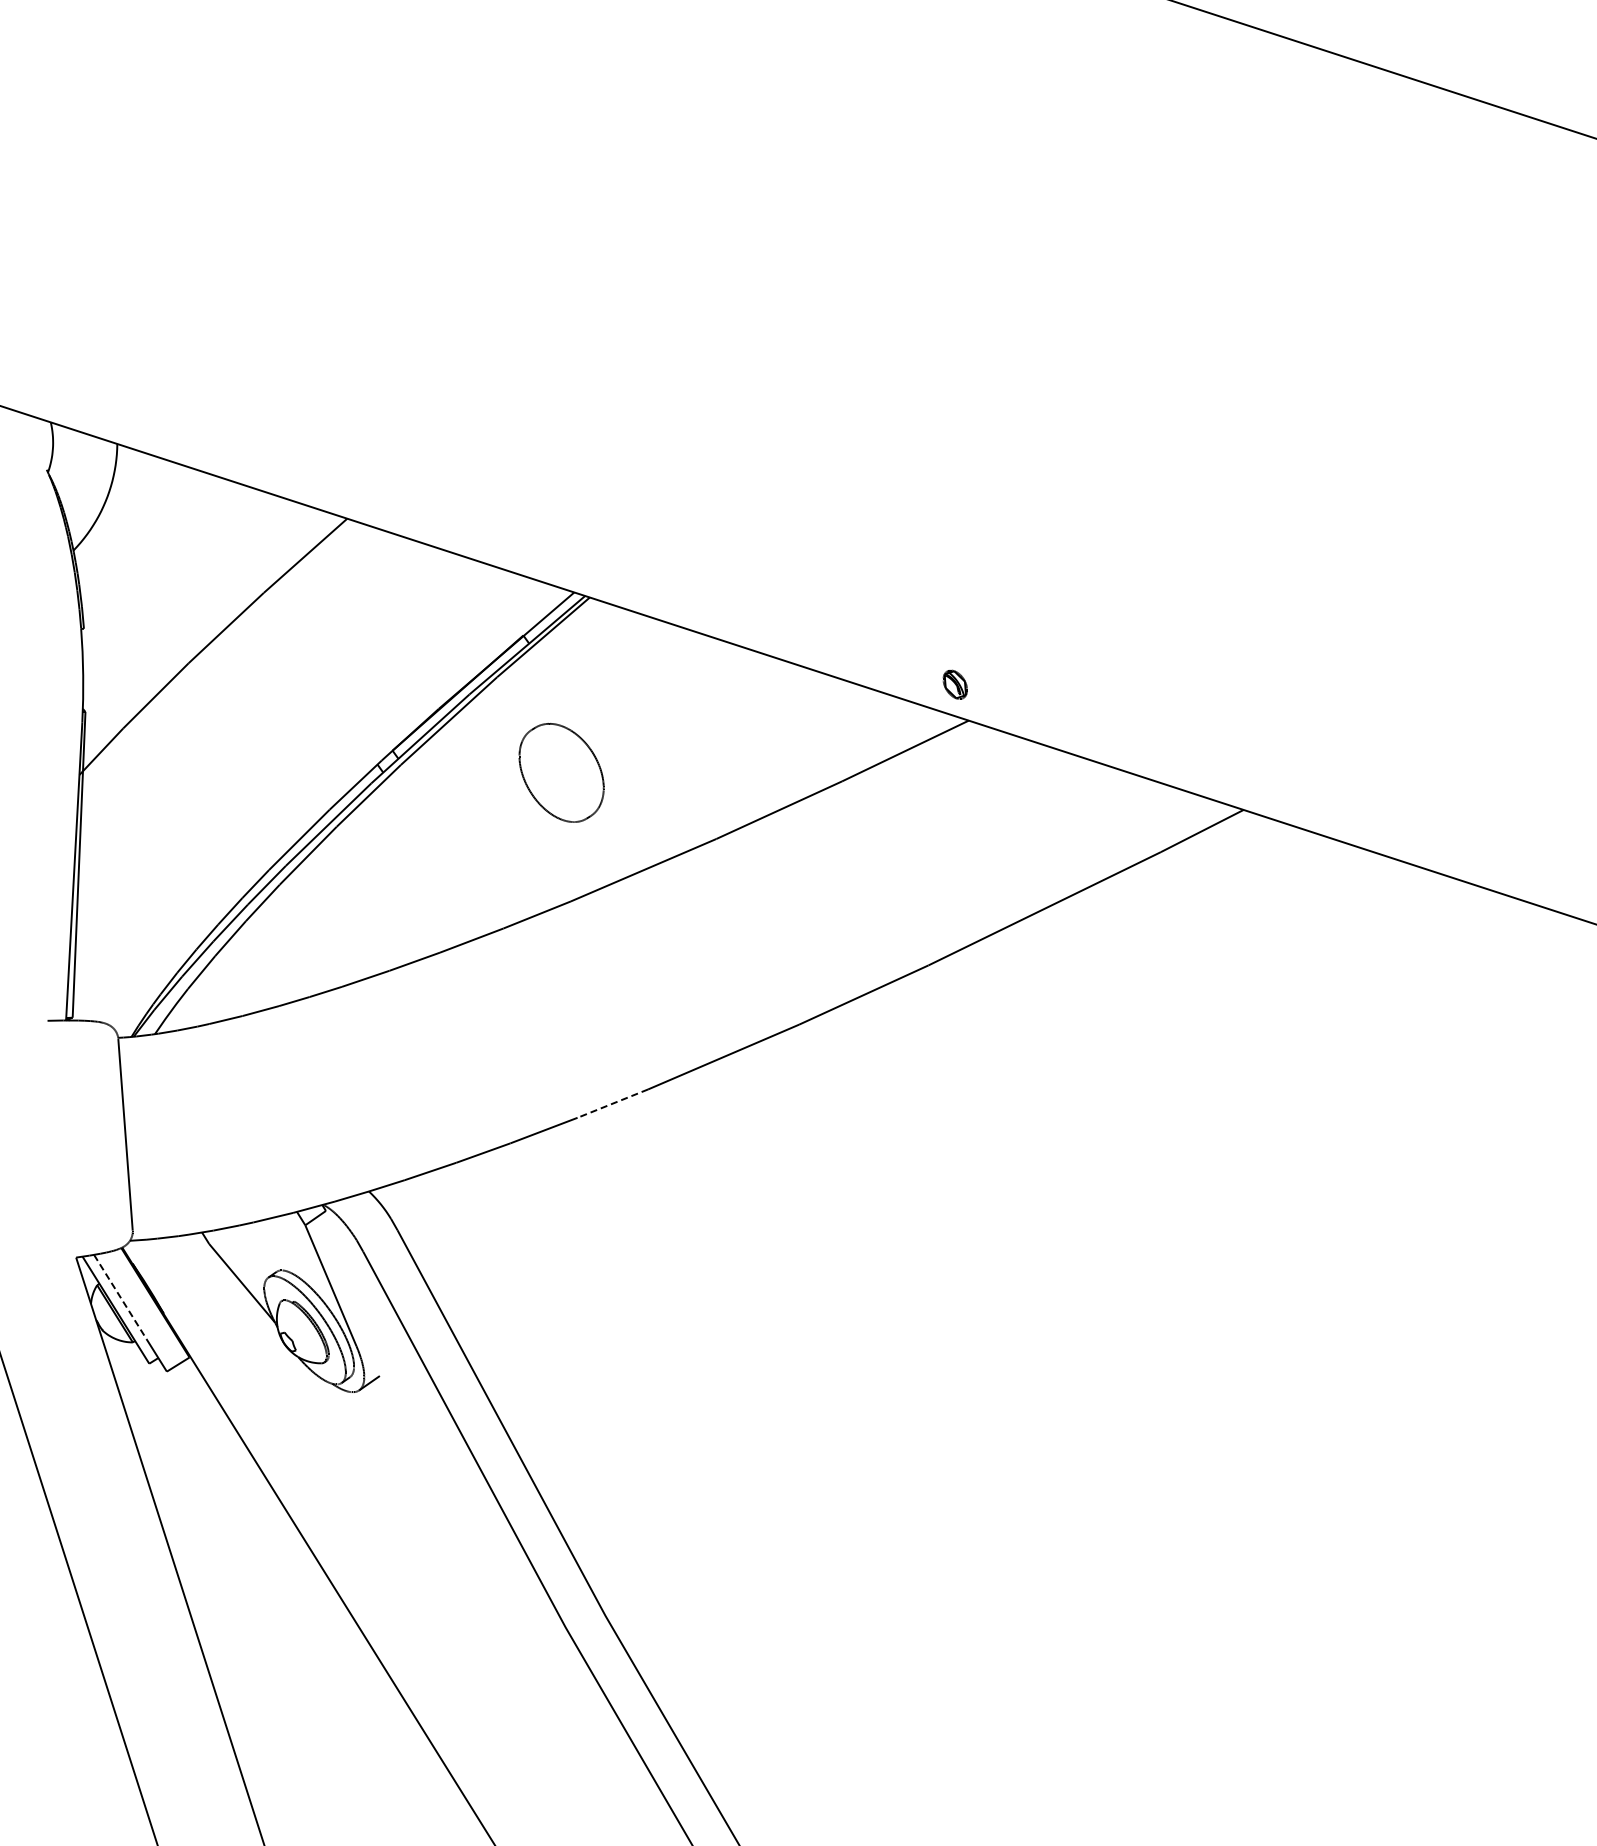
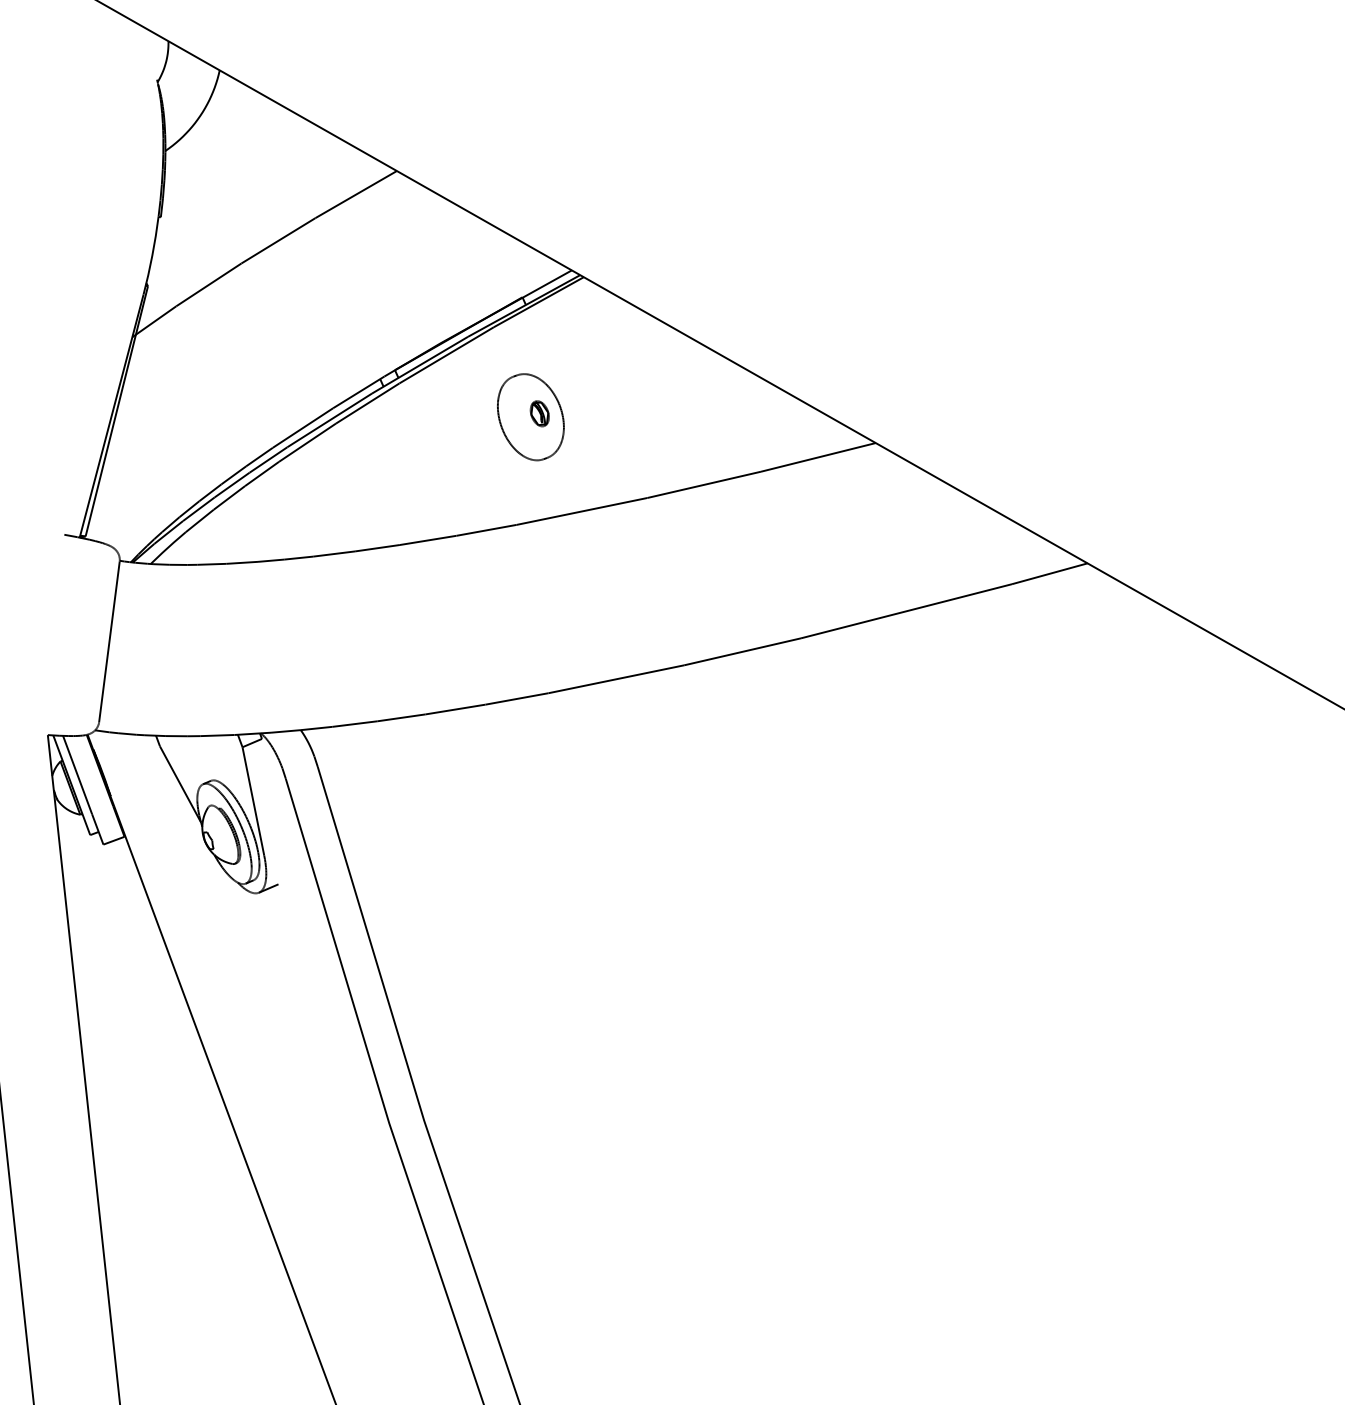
part: (954, 684) -> (539, 413), moved
line: (612, 1103) -> (516, 698), dashed -> solid
line: (120, 1296) -> (77, 774), dashed -> solid

